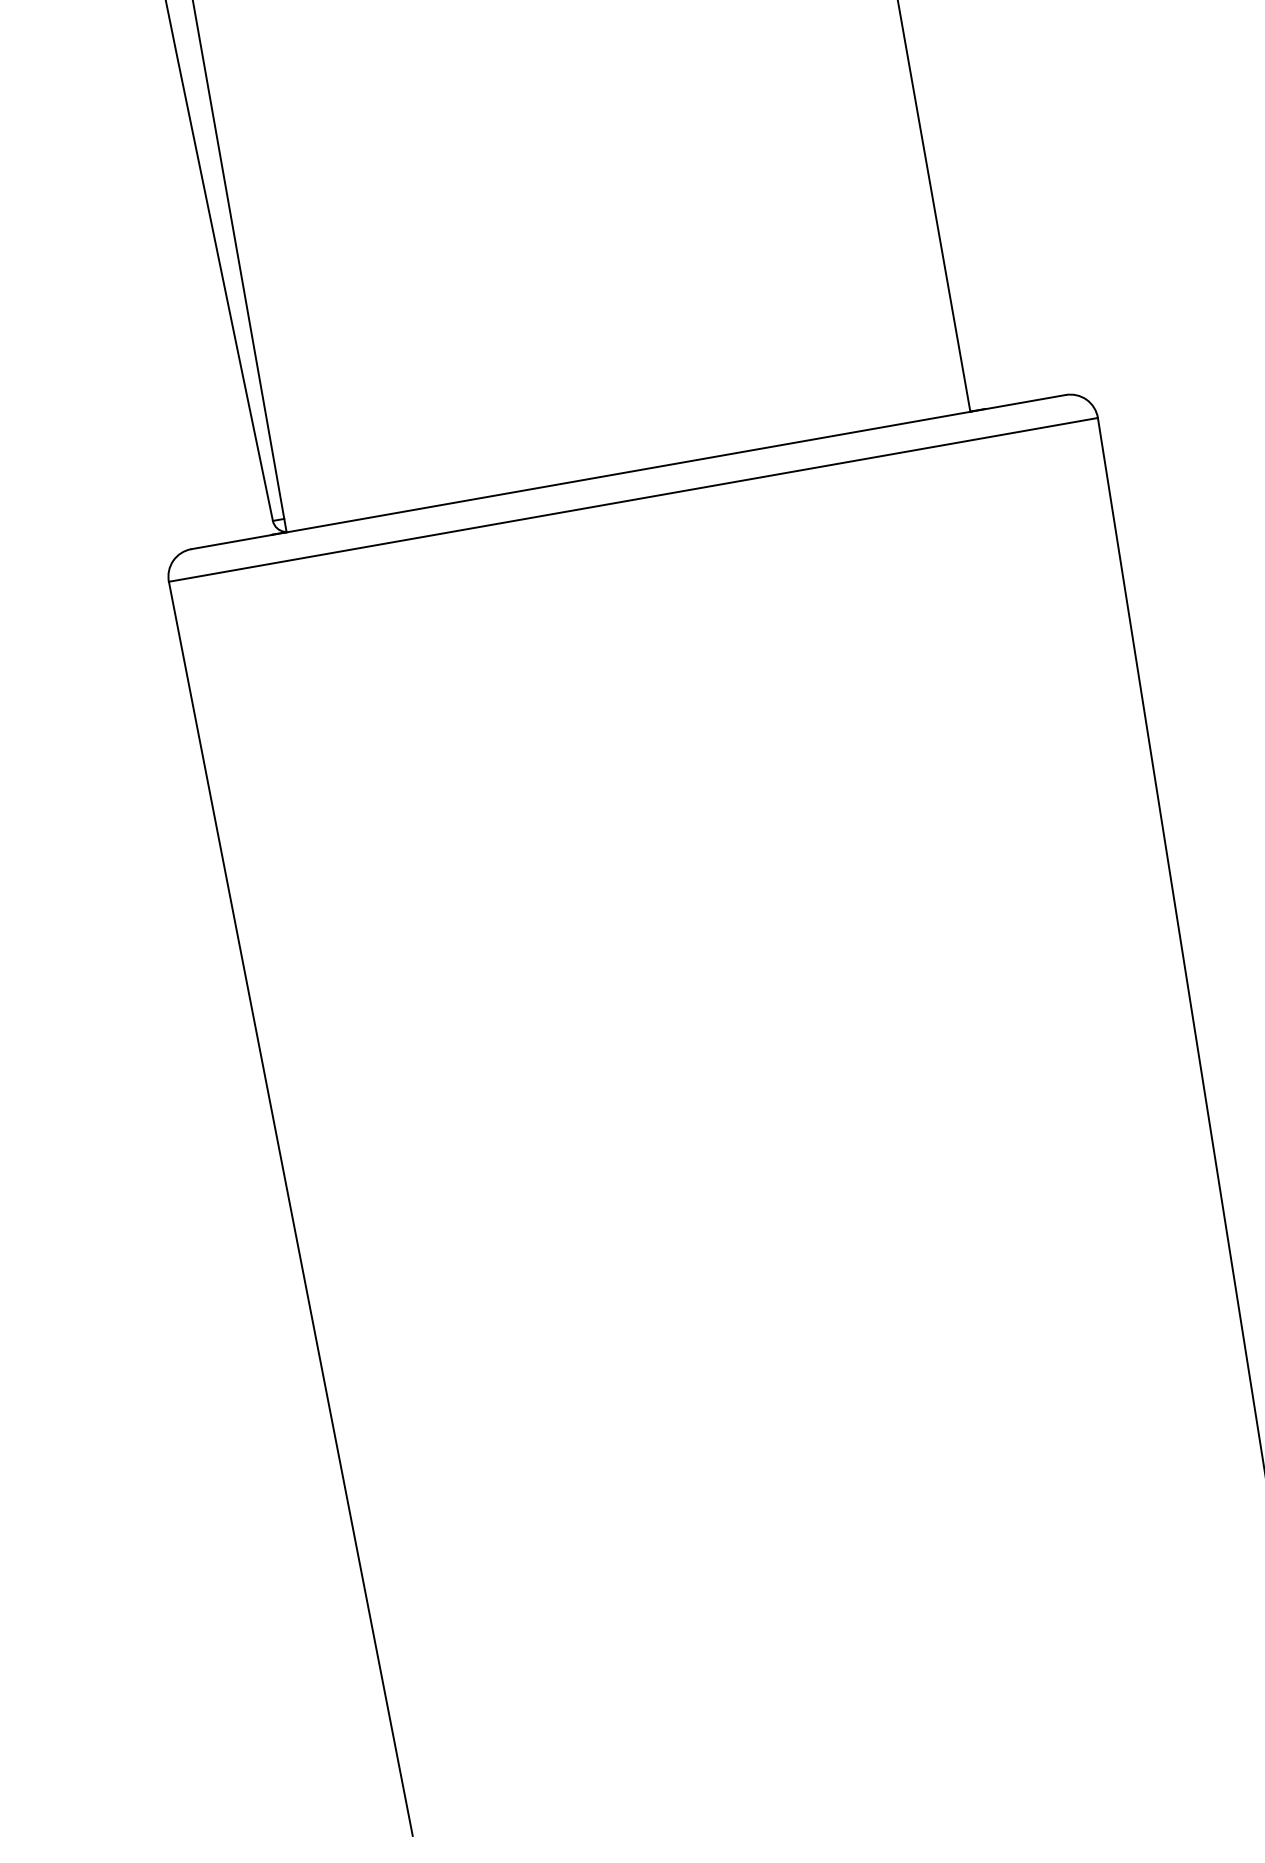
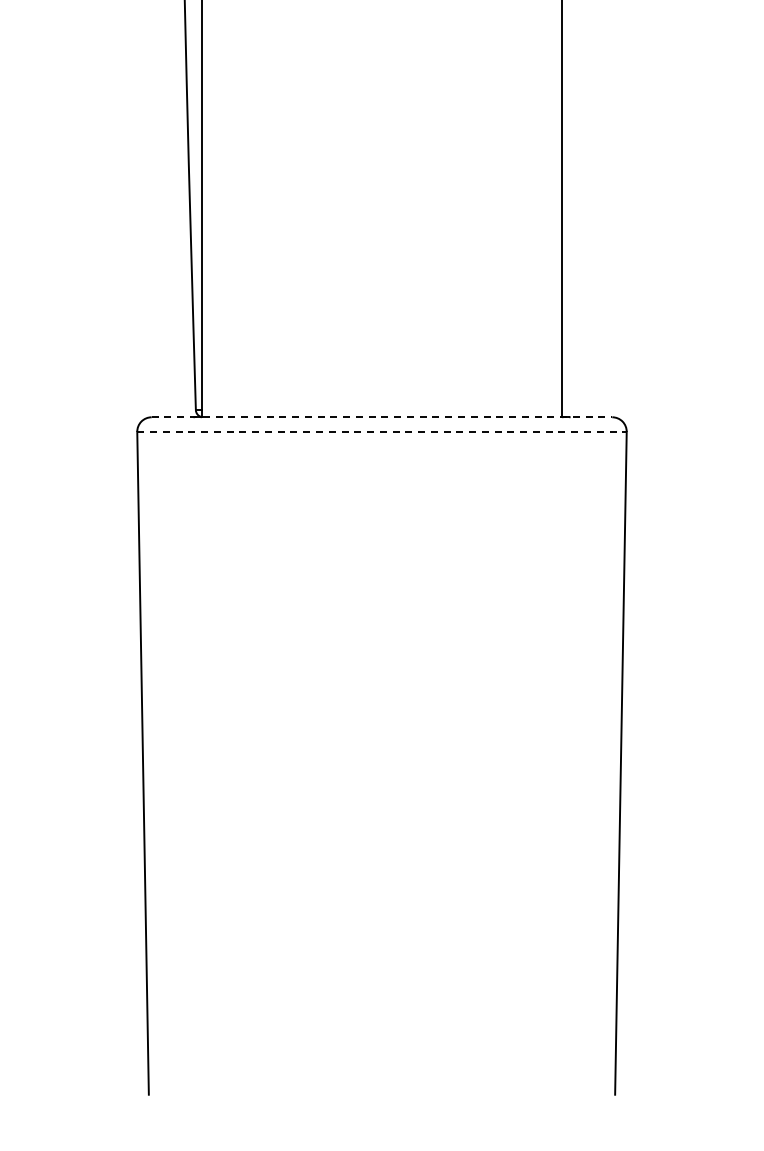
line: (629, 472) -> (382, 417), solid -> dashed
line: (634, 498) -> (382, 431), solid -> dashed

